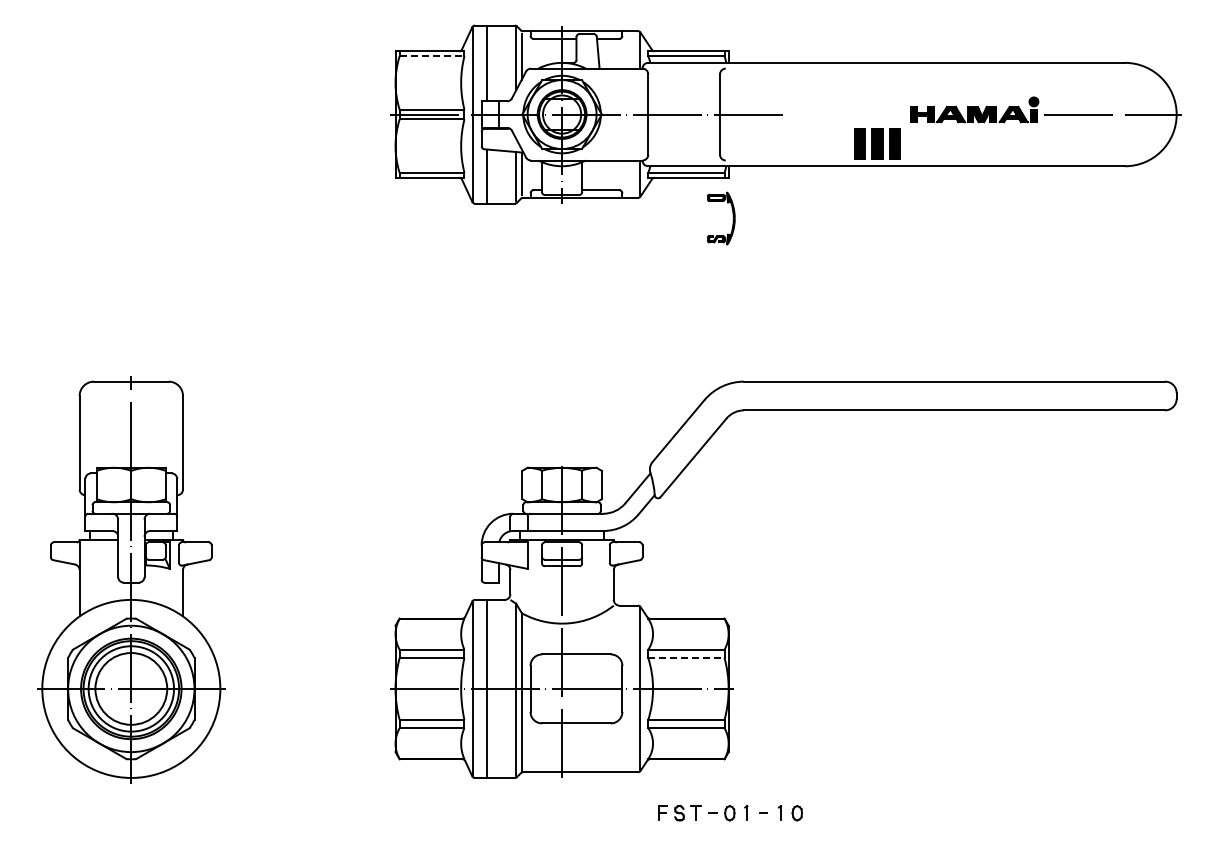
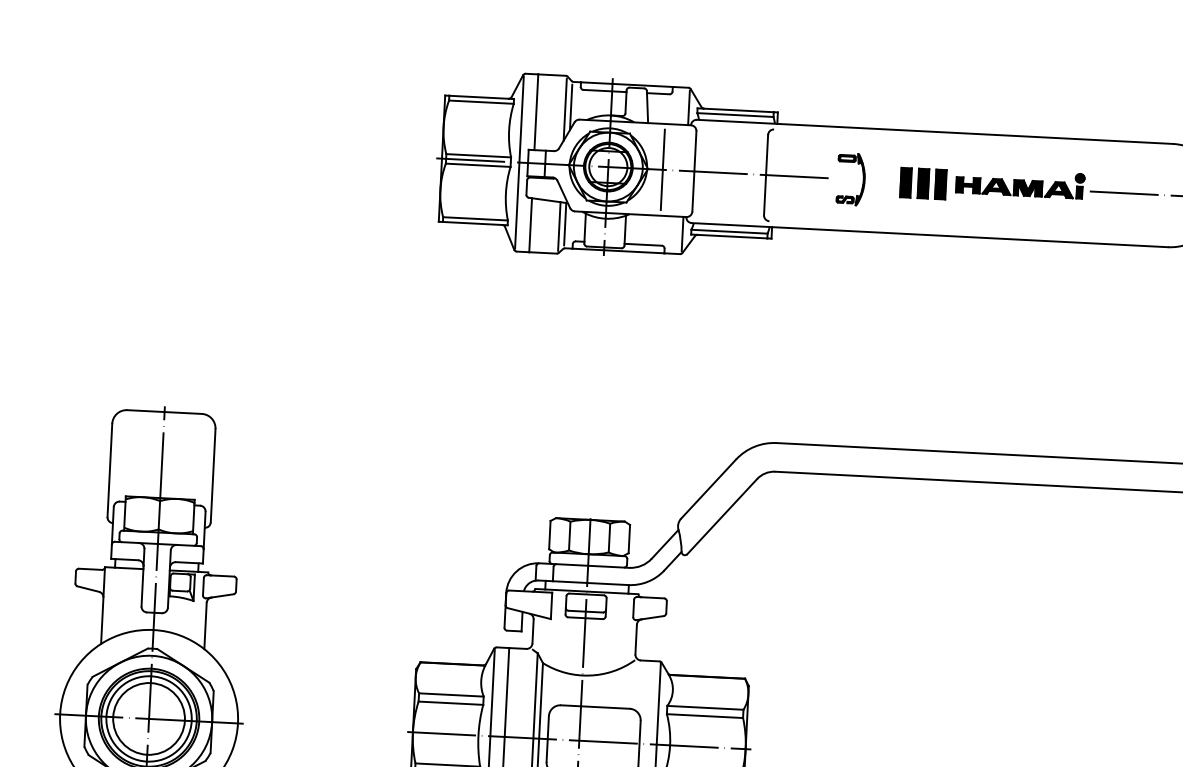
line: (432, 56) -> (481, 102), dashed -> solid
line: (616, 114) -> (662, 169), added
part: (877, 143) -> (923, 182), moved
part: (732, 217) -> (862, 178), moved
line: (686, 657) -> (705, 715), dashed -> solid

